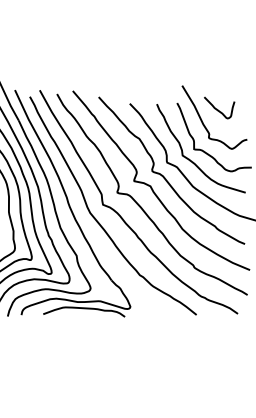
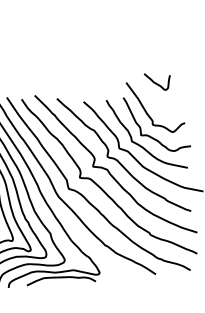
part: (219, 107) -> (157, 81), moved

